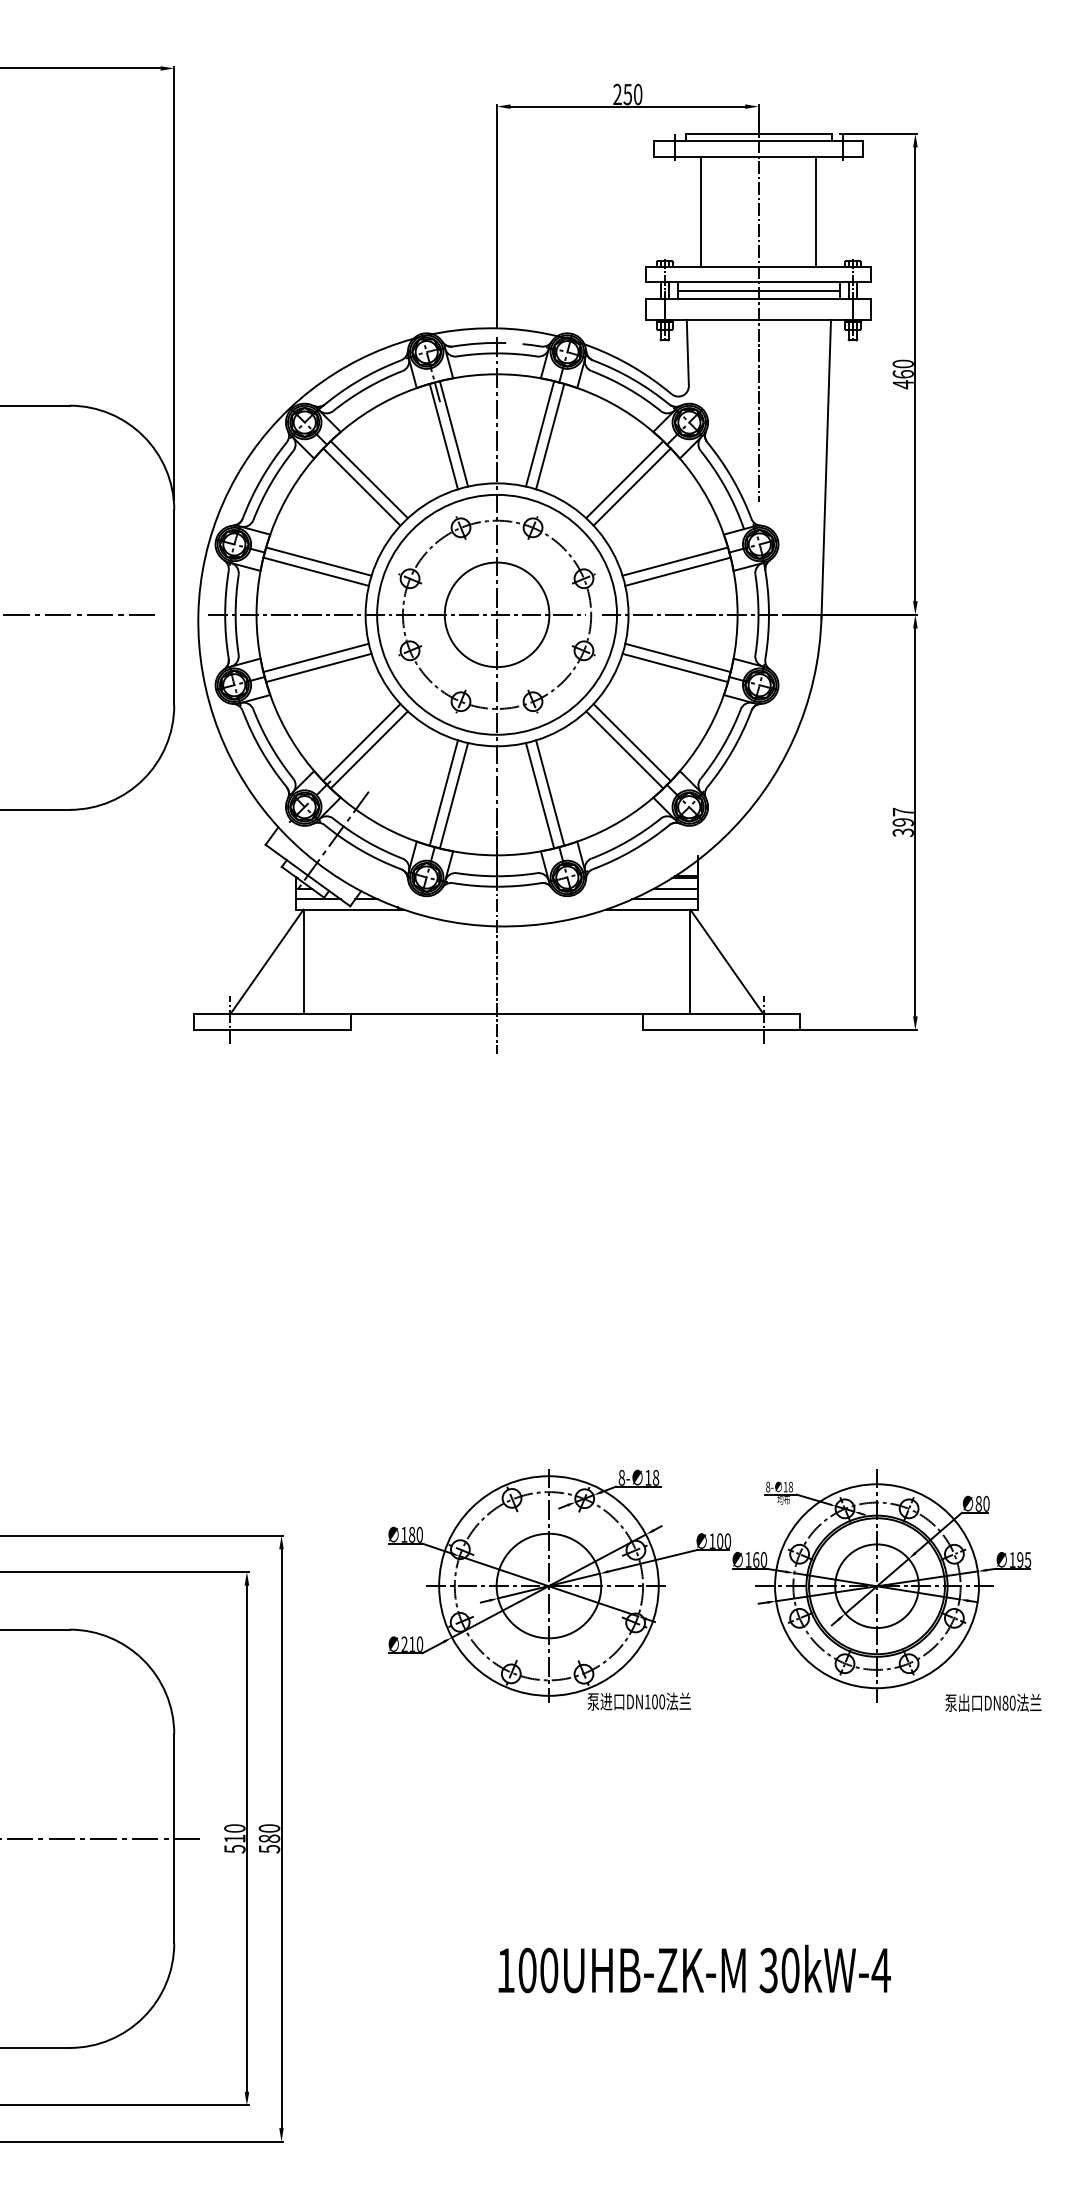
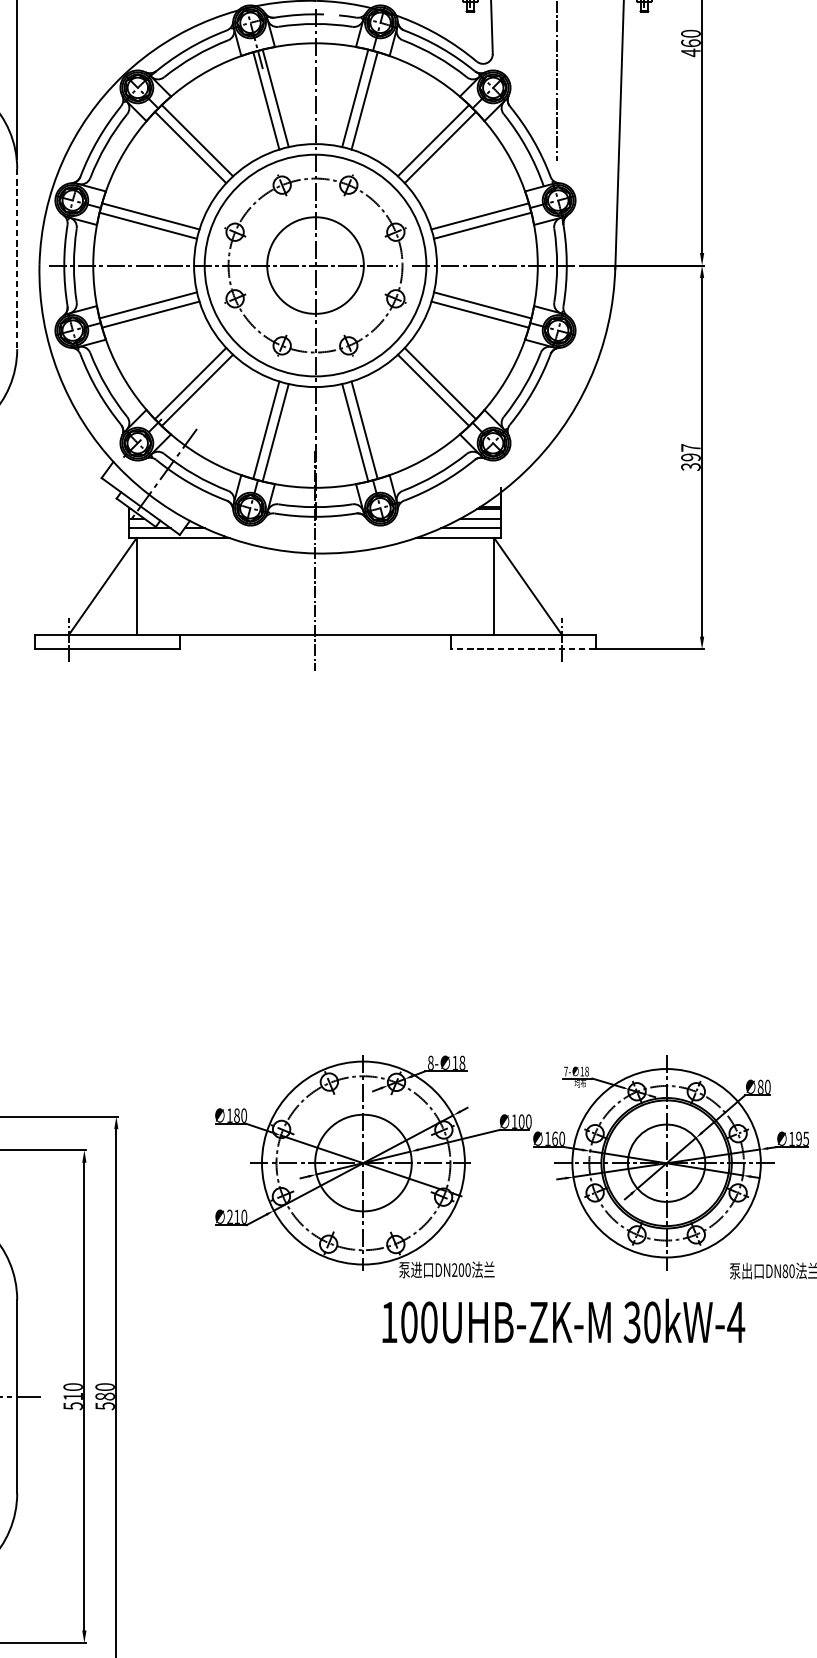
line: (174, 607) -> (17, 258), solid -> dashed
line: (721, 1030) -> (522, 649), solid -> dashed
text: (768, 1486) -> (566, 1071), 8- -> 7-
text: (647, 1701) -> (454, 1269), DN100 -> DN200
text: (694, 1968) -> (563, 1320), moved

